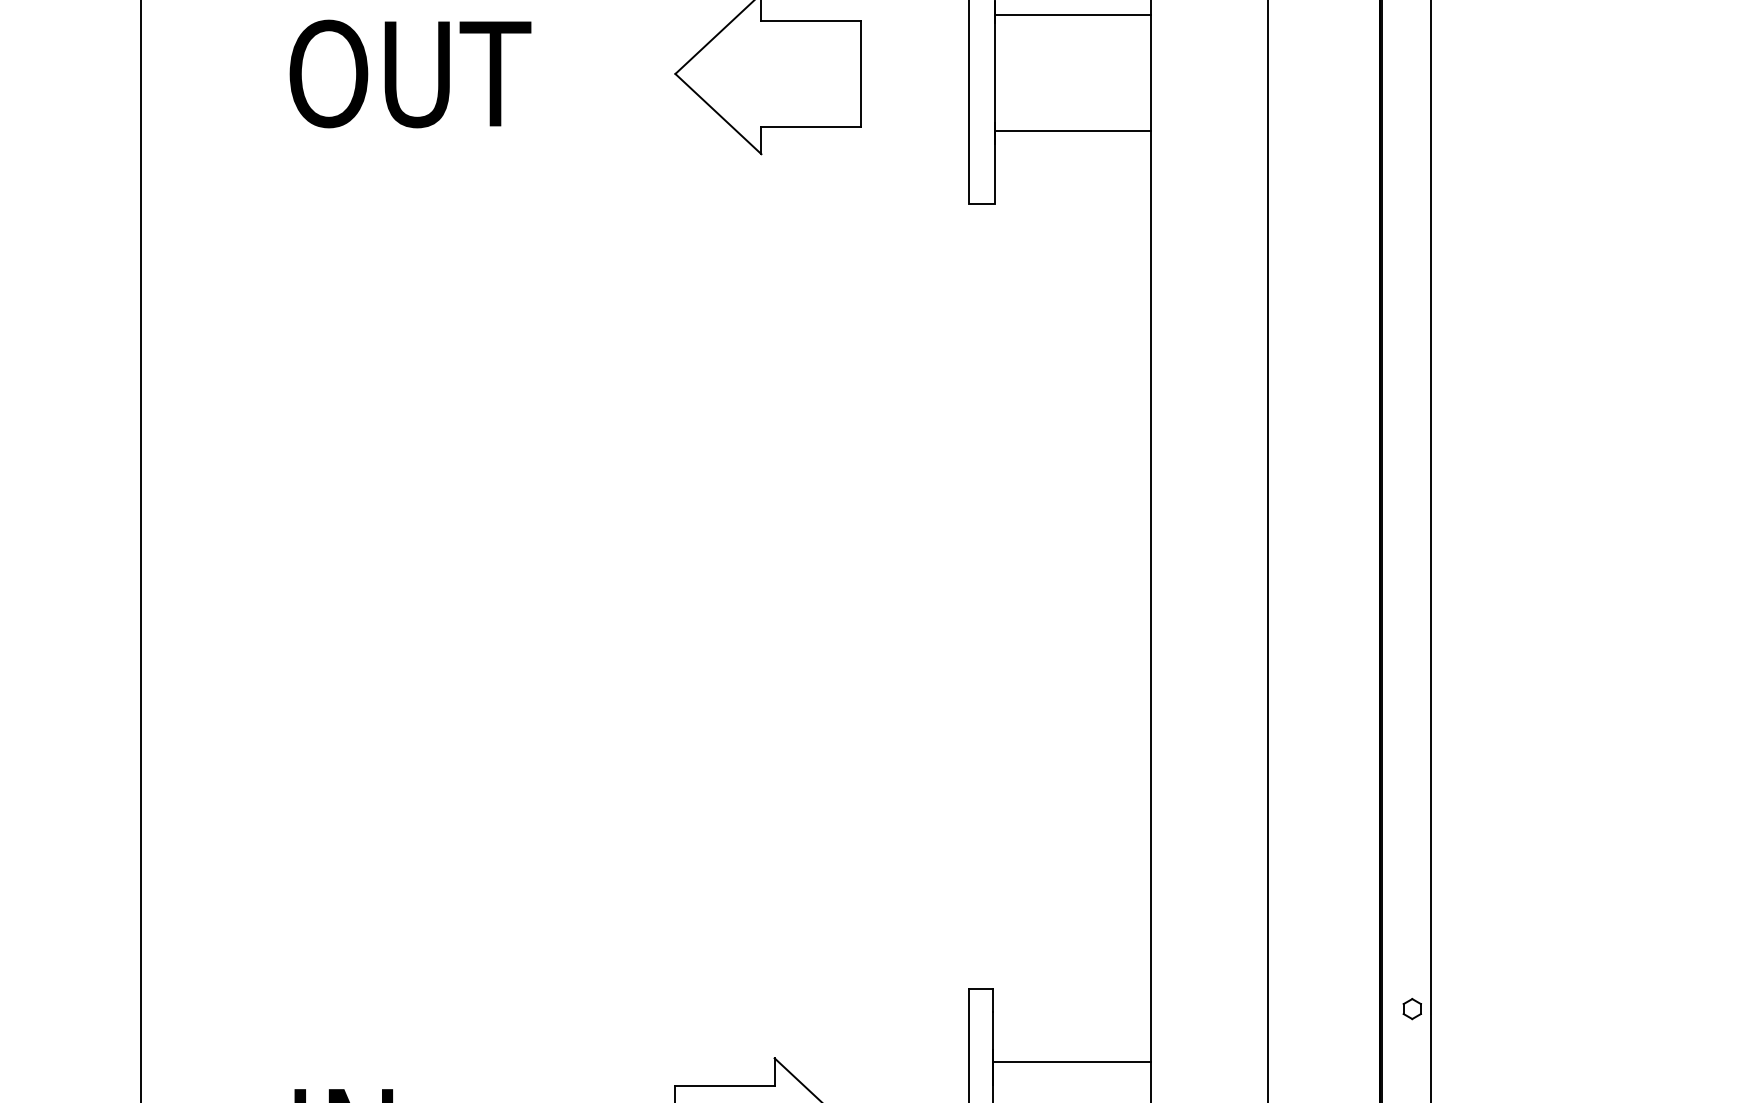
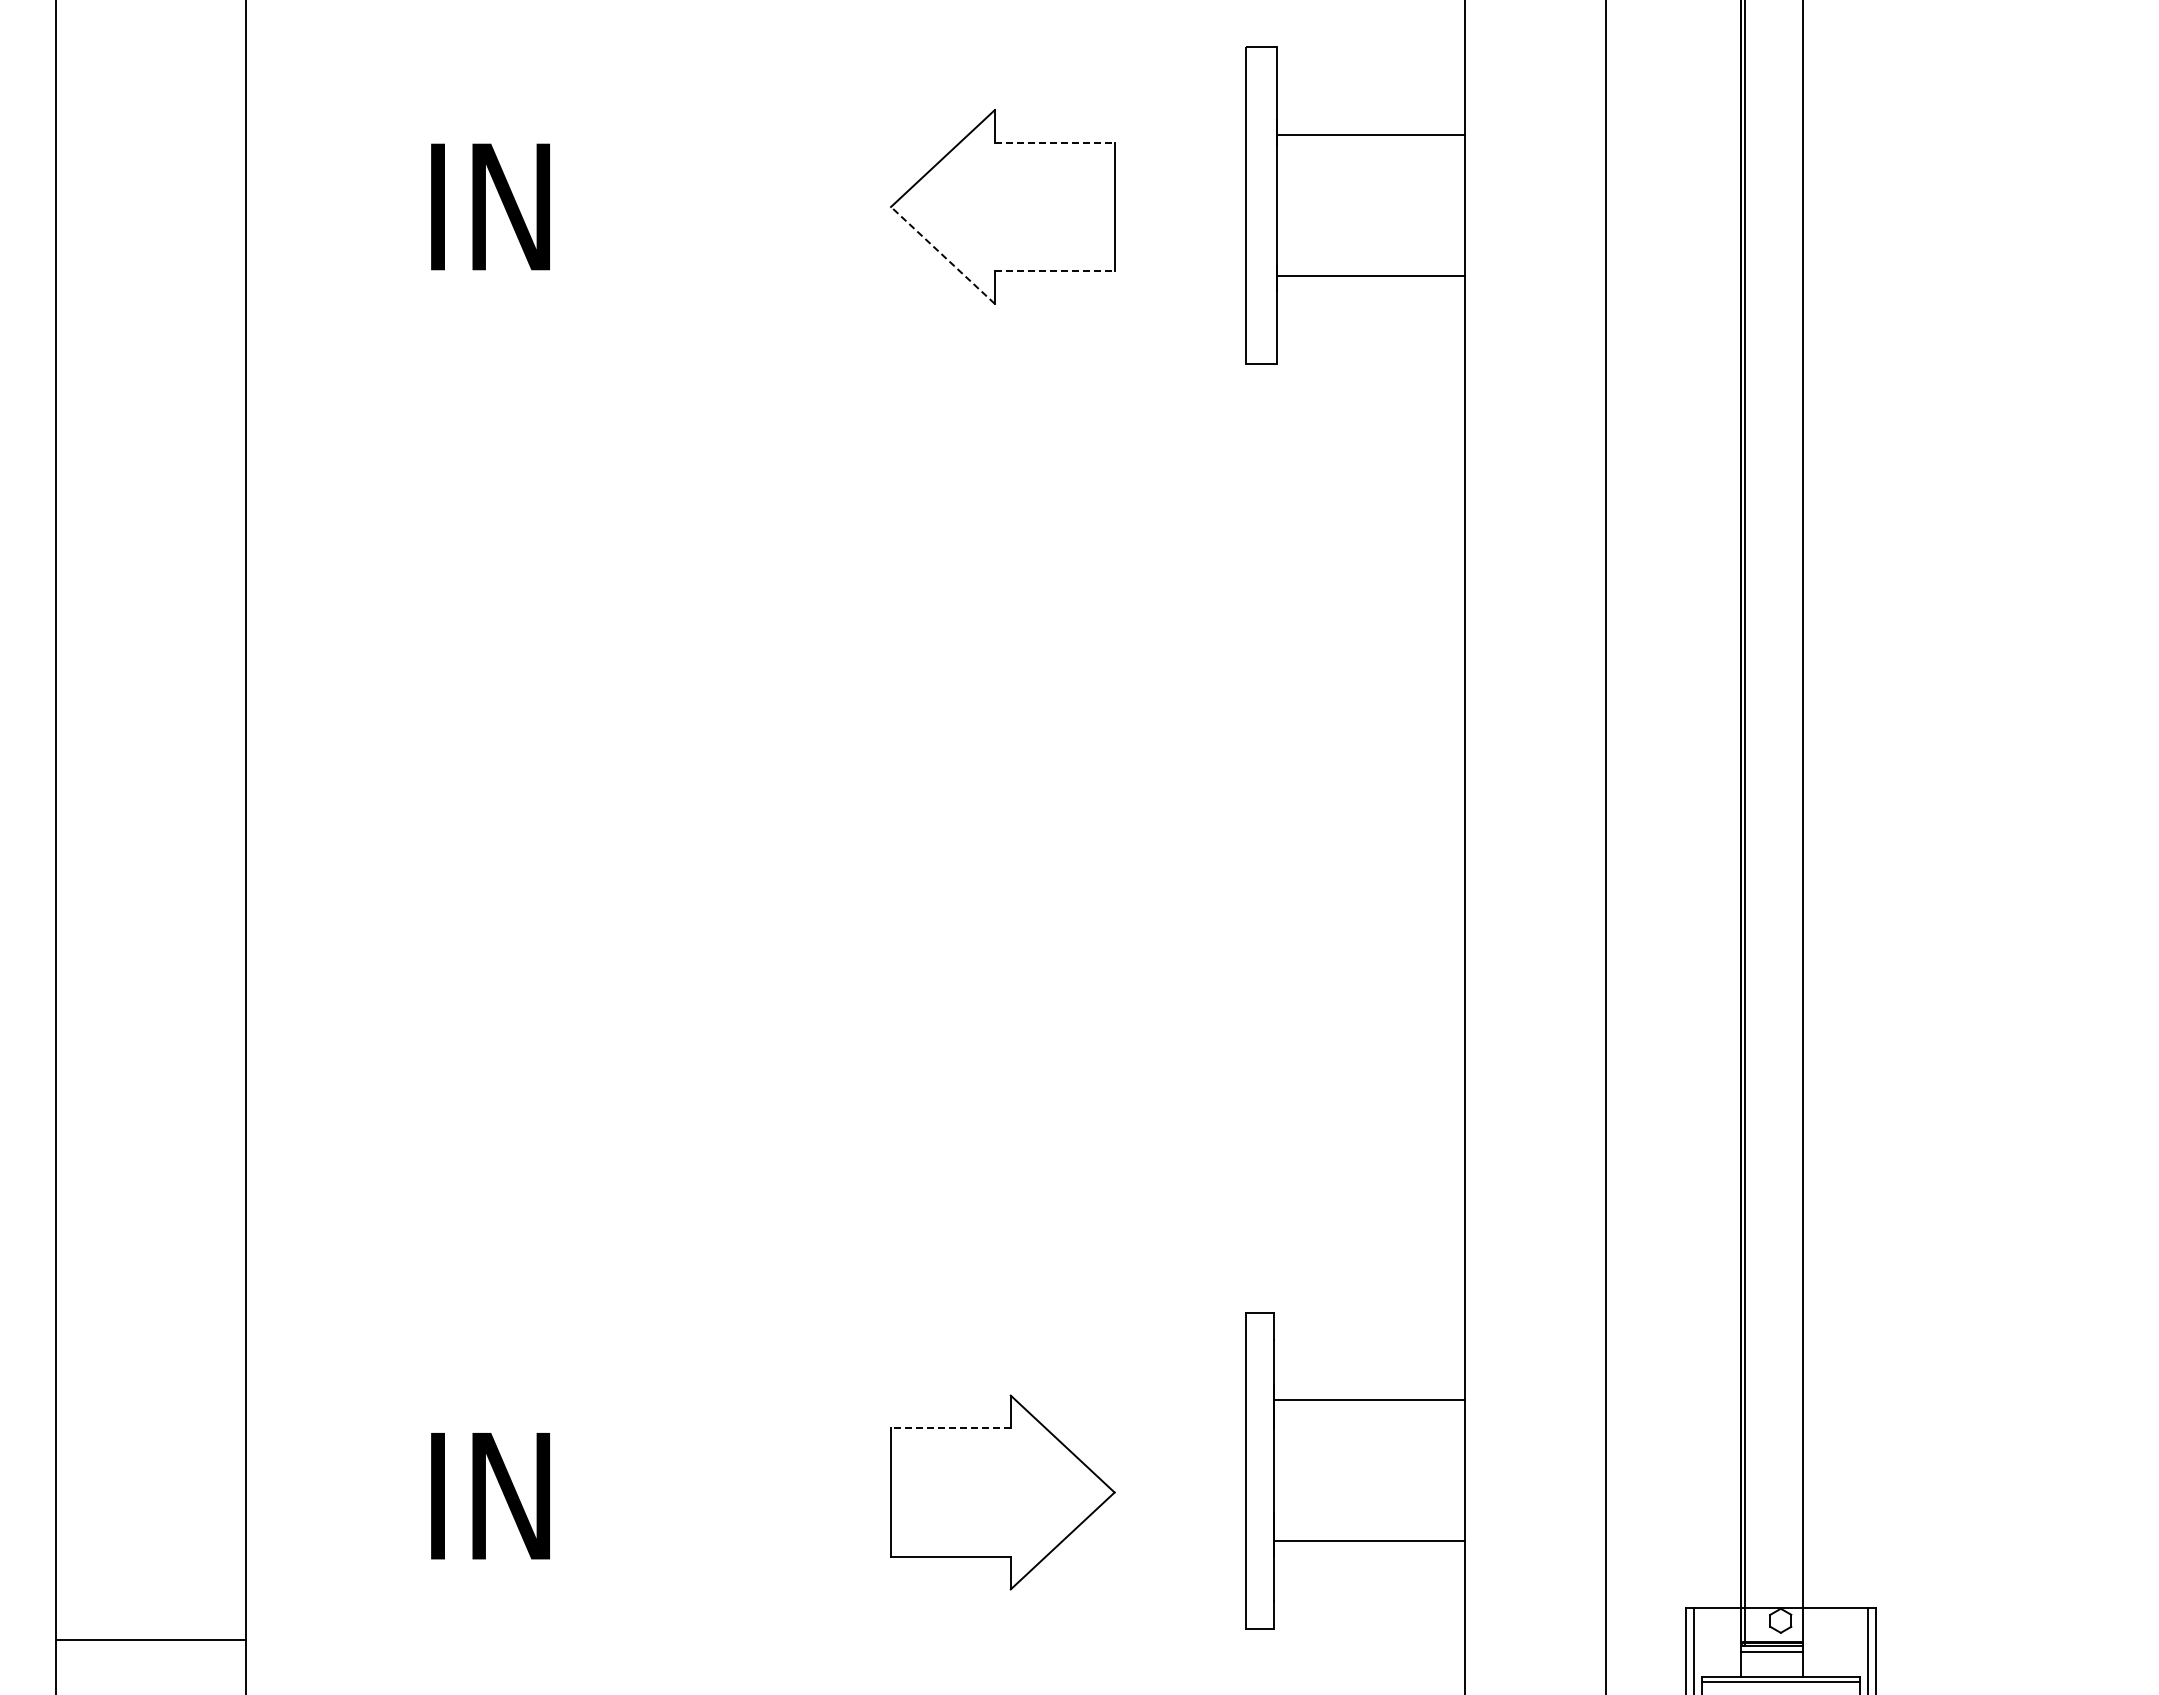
line: (810, 20) -> (1054, 142), solid -> dashed
text: (410, 73) -> (570, 206), OUT -> IN
line: (718, 114) -> (942, 255), solid -> dashed
line: (810, 127) -> (1054, 271), solid -> dashed
part: (1412, 1009) -> (1780, 1336), removed
line: (724, 1085) -> (950, 1428), solid -> dashed

